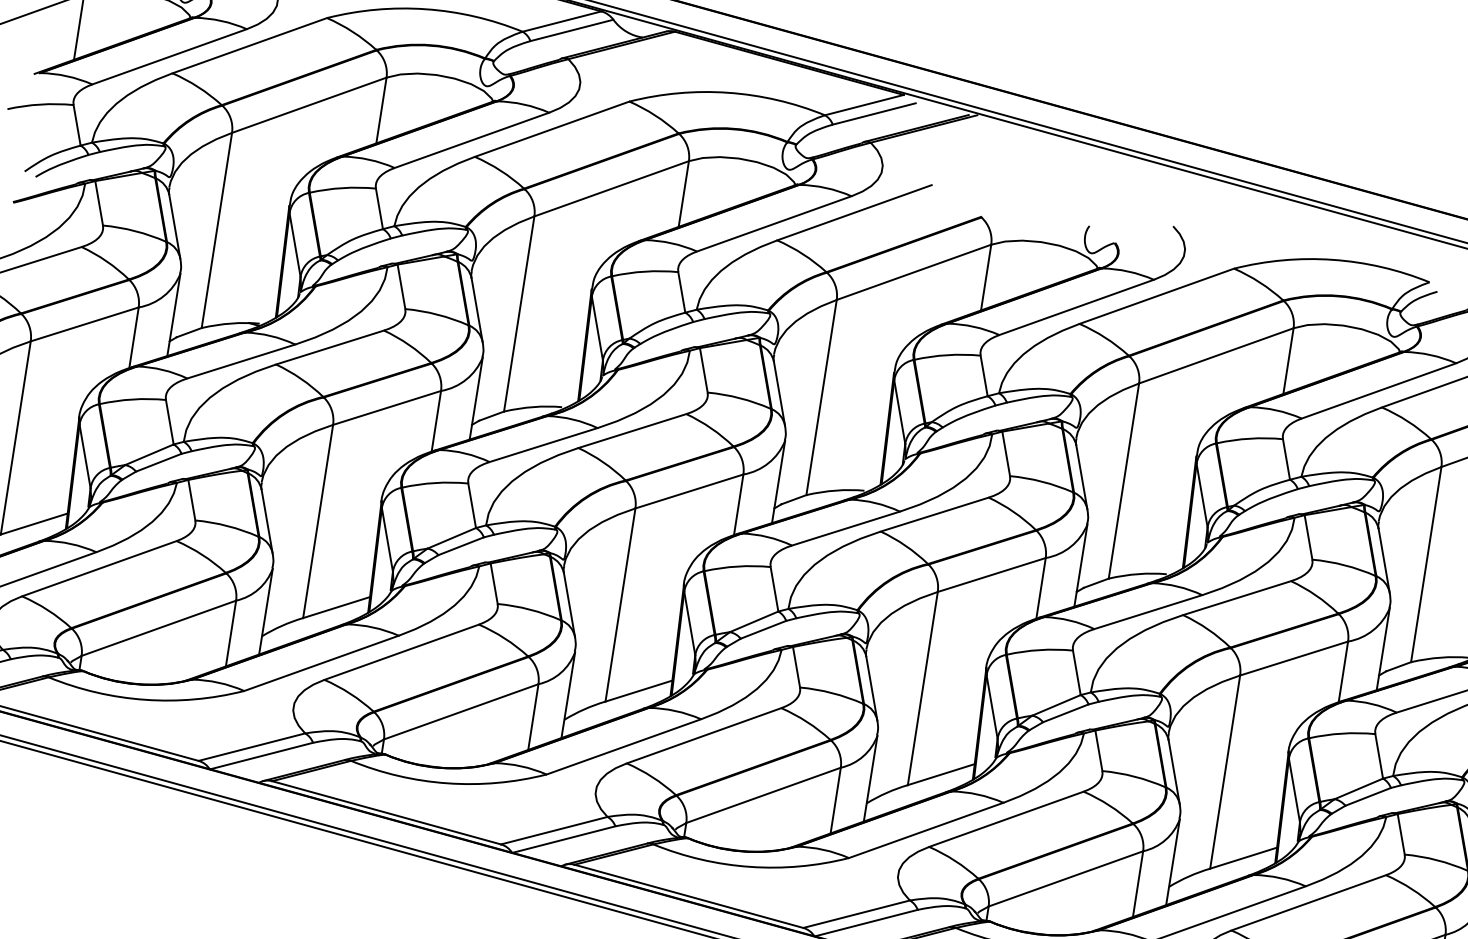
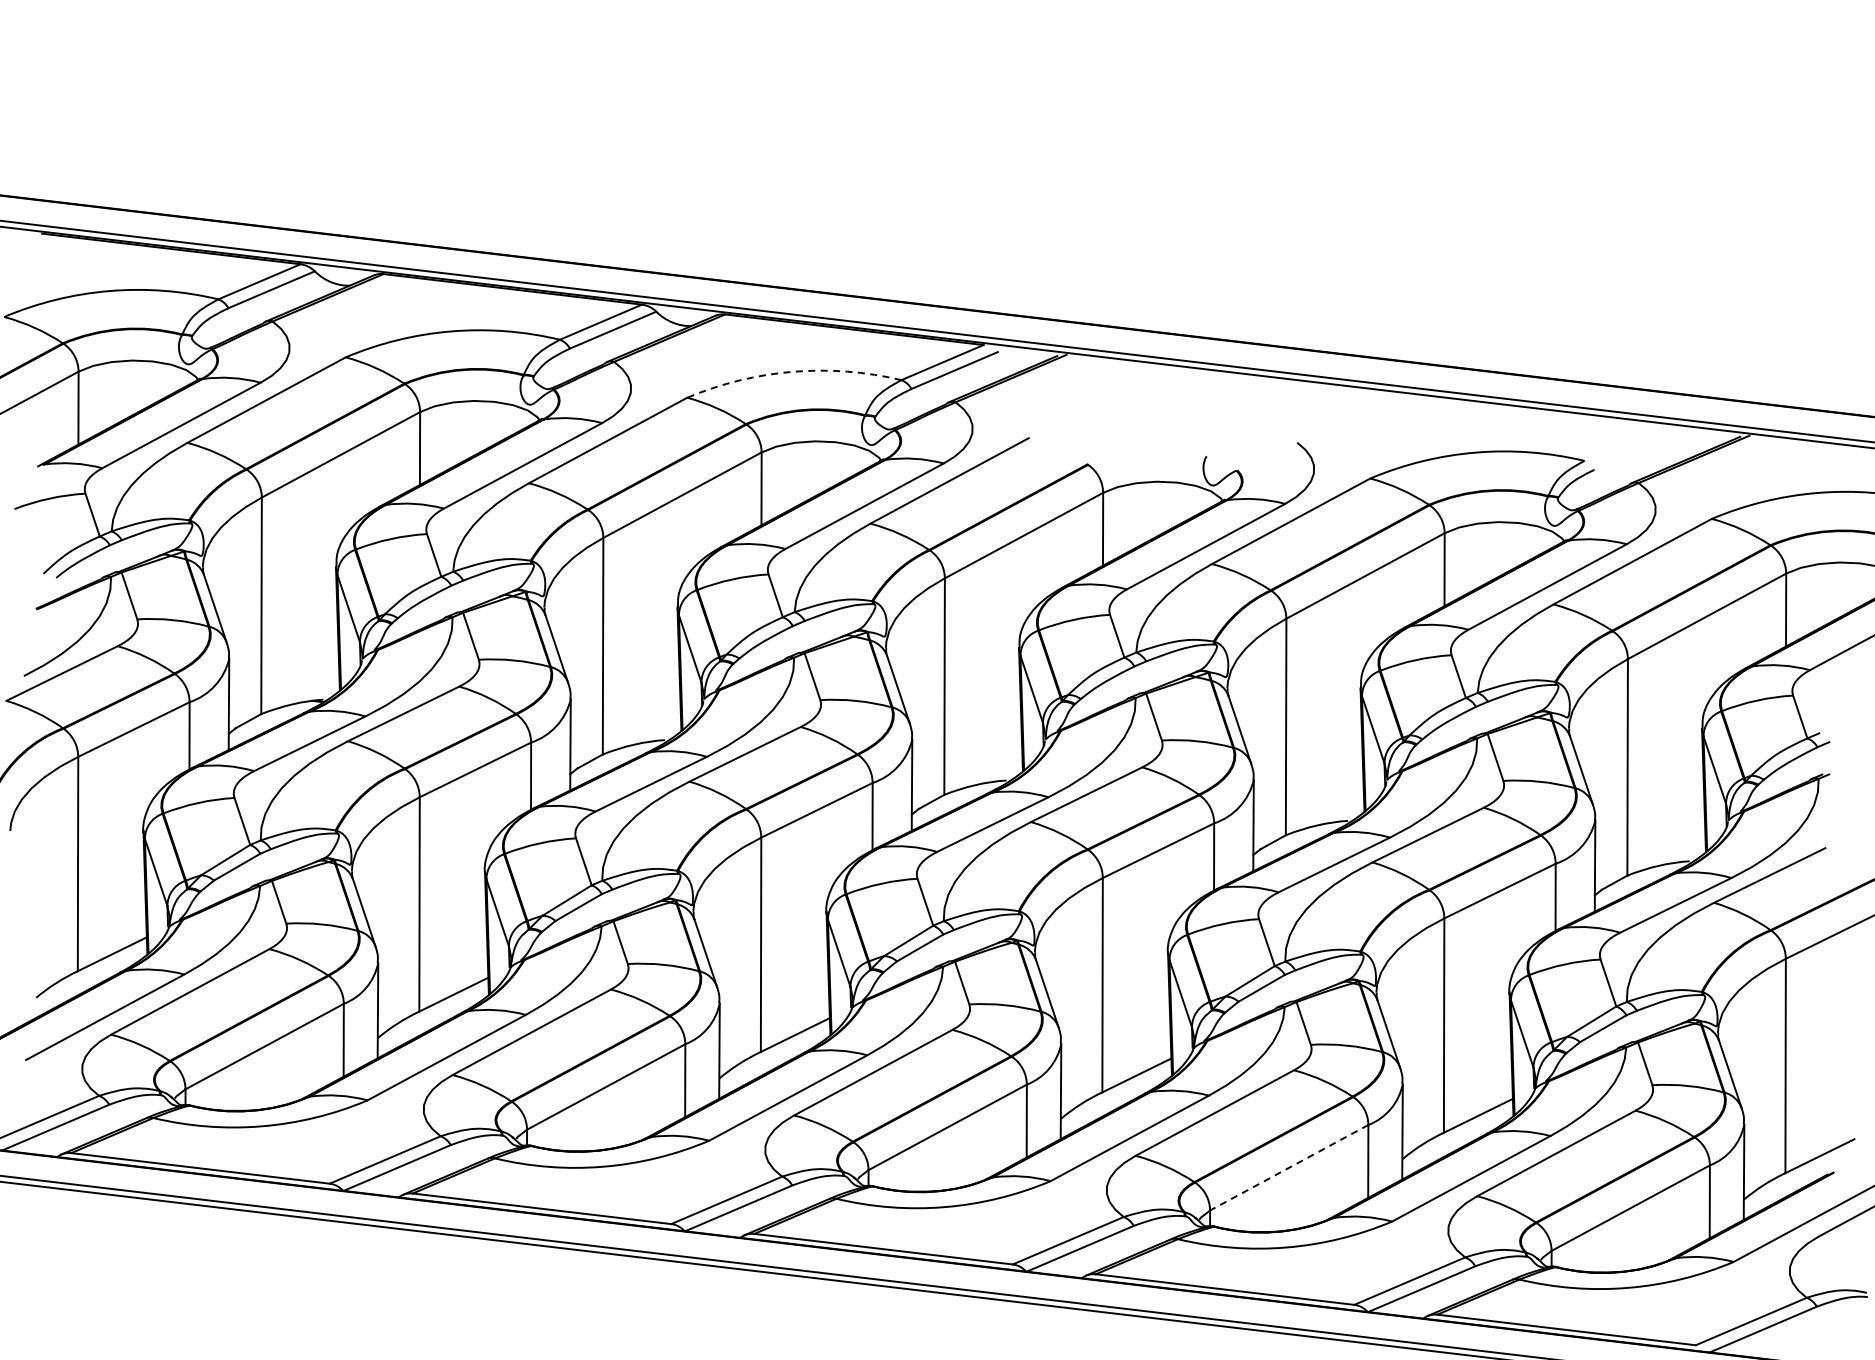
arc: (727, 92) -> (792, 371), solid -> dashed
line: (1066, 878) -> (1289, 1167), solid -> dashed

